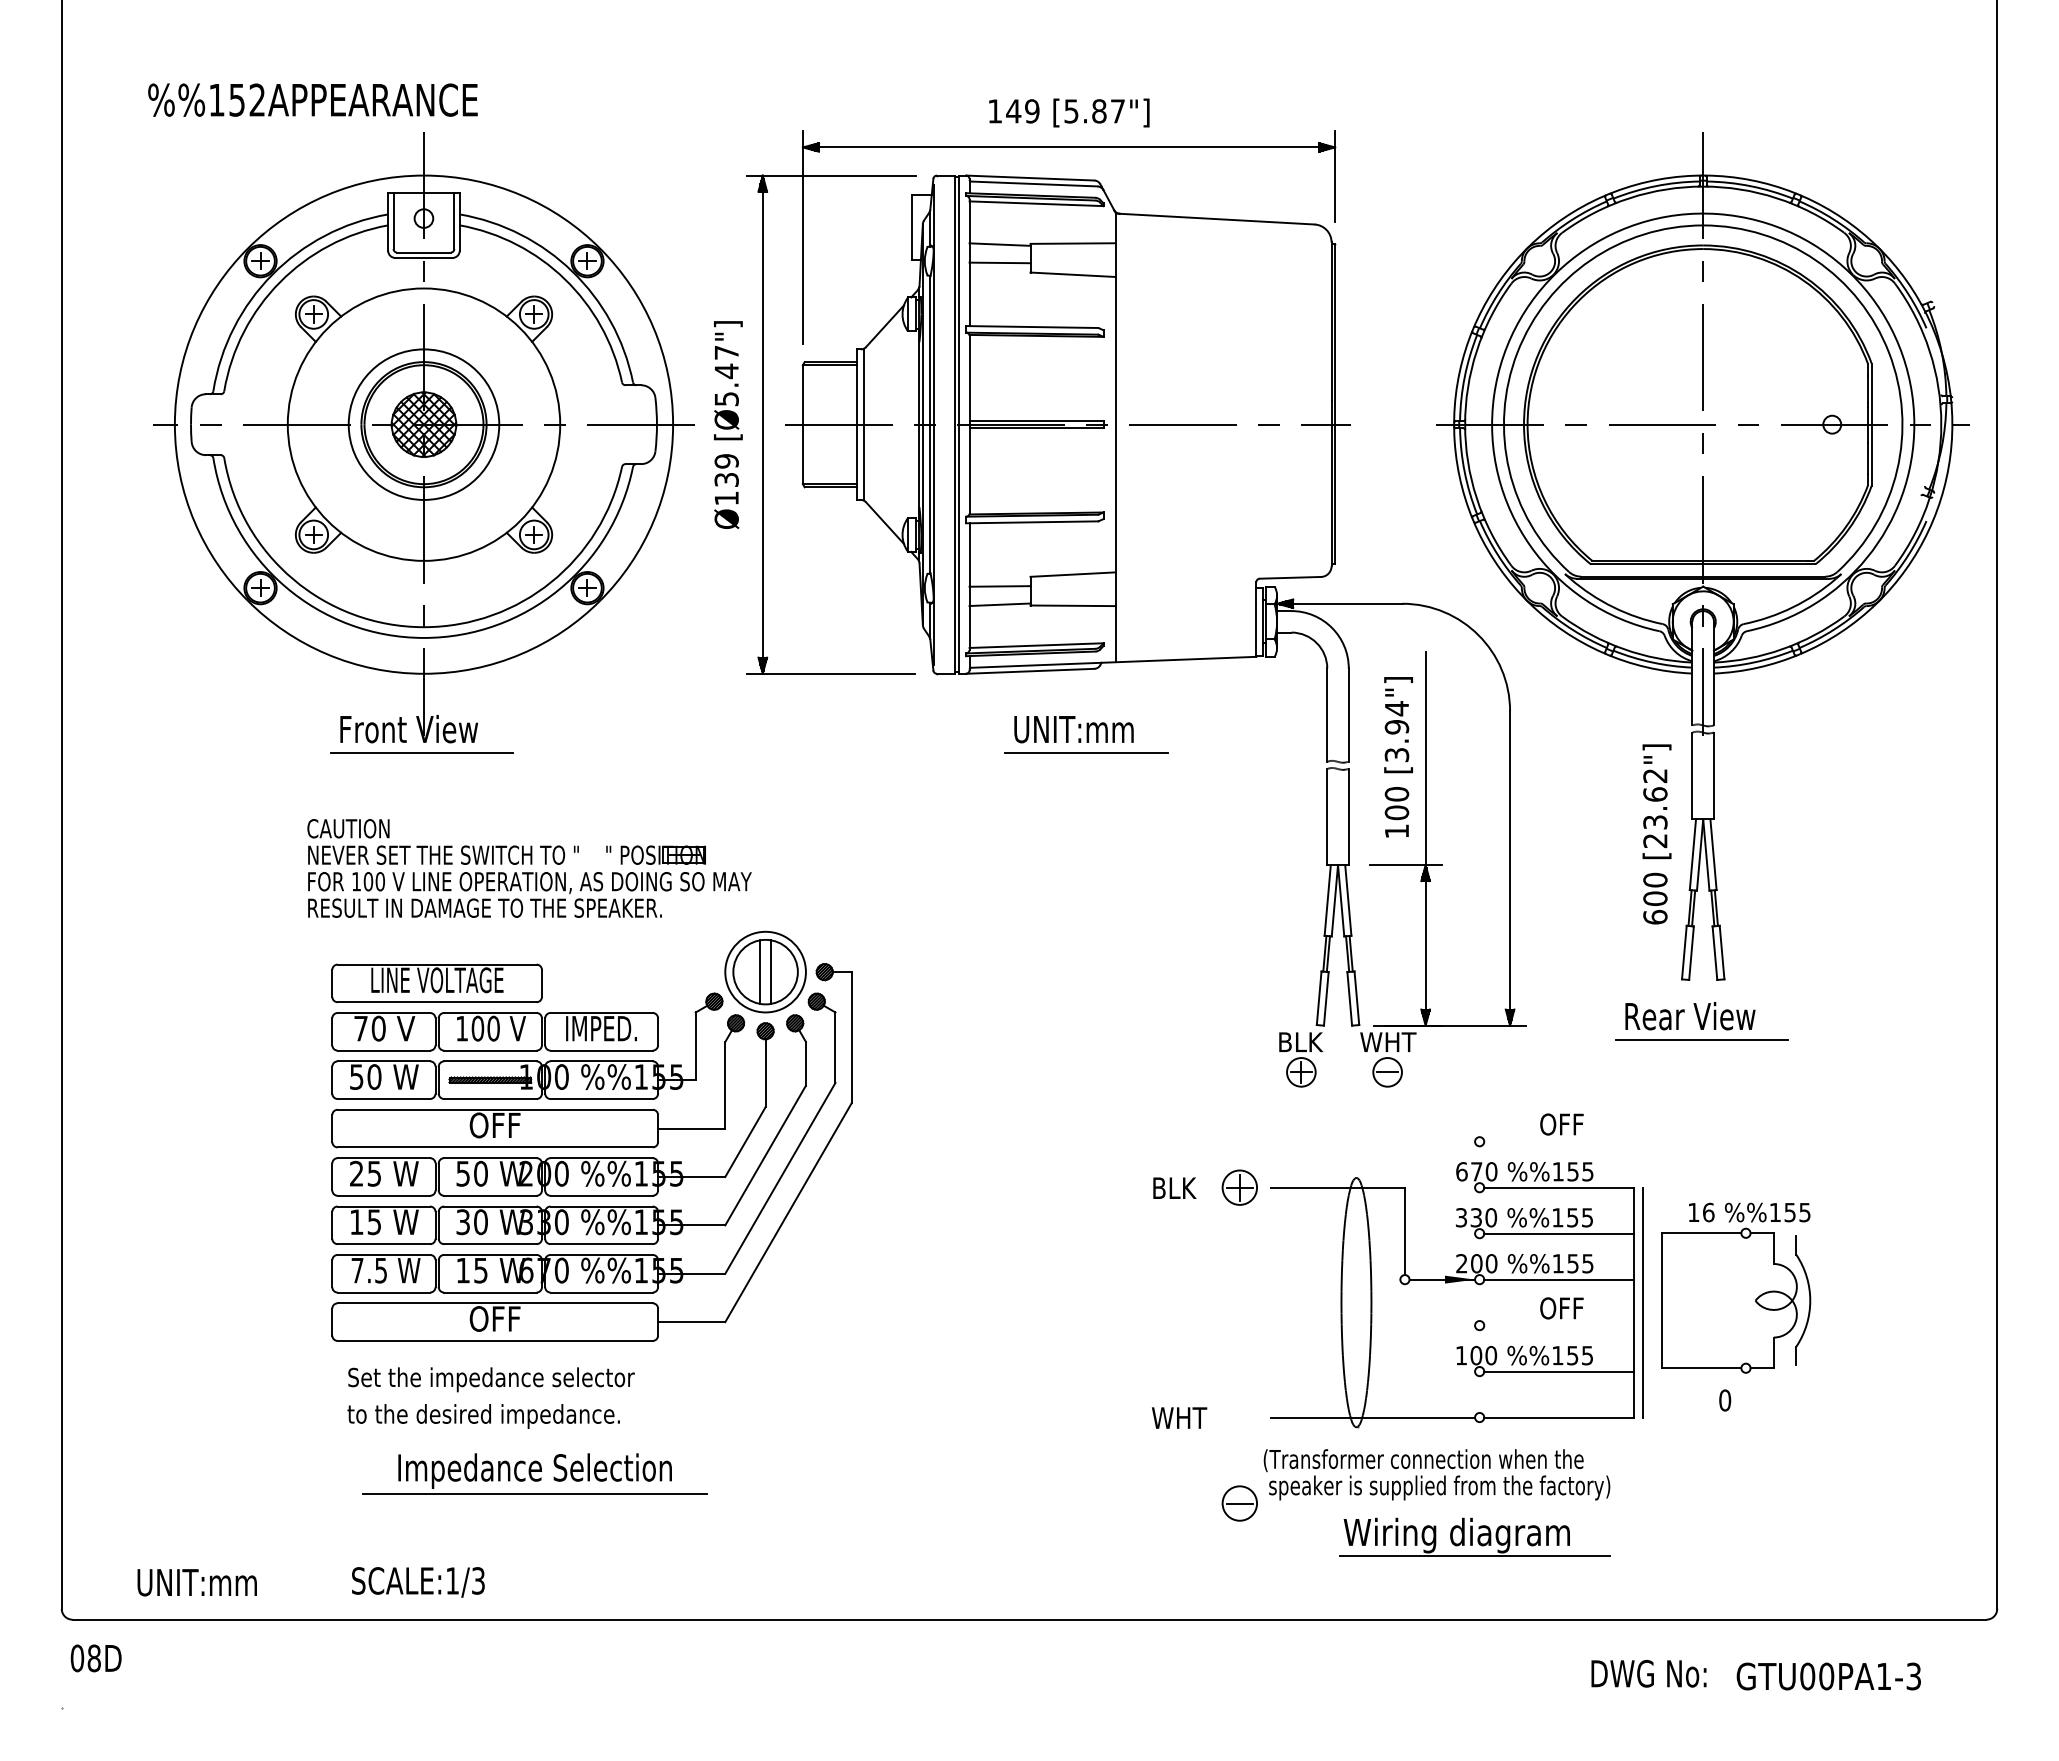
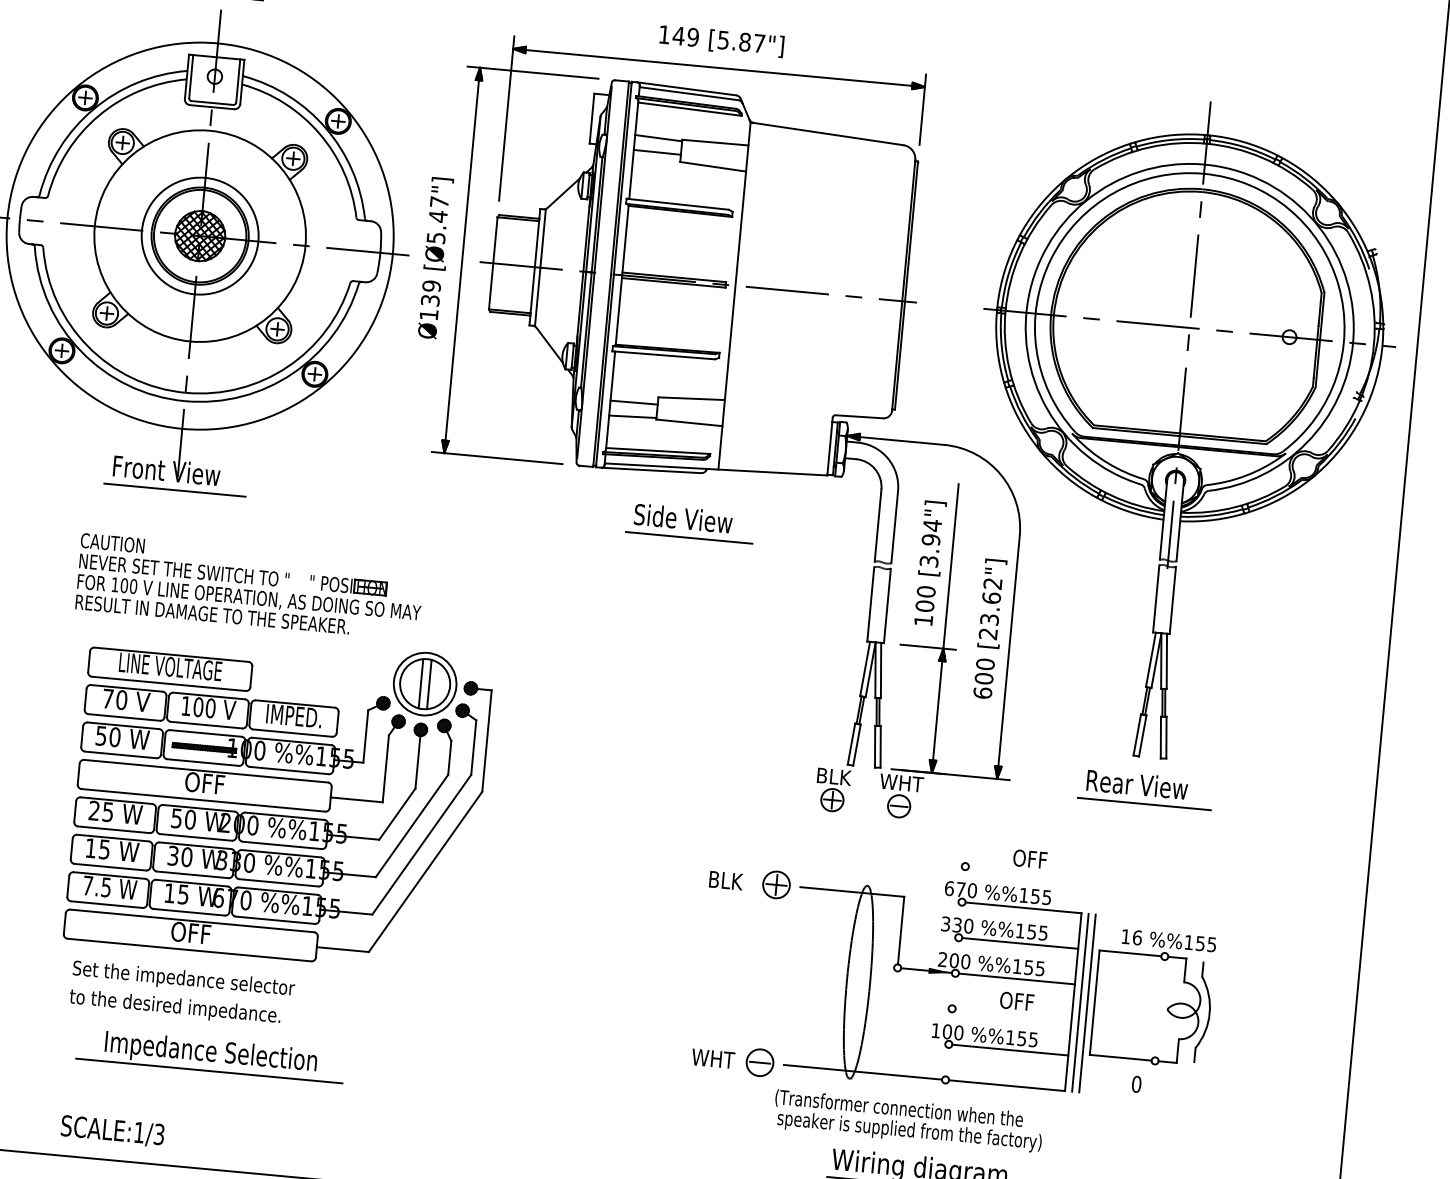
text: (1076, 728) -> (683, 518), UNIT:mm -> Side View
text: (1656, 834) -> (989, 629), moved
line: (1652, 1302) -> (1087, 1003), added
part: (1239, 1503) -> (759, 1062), moved

